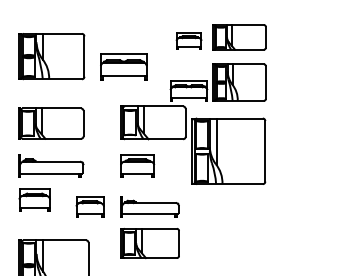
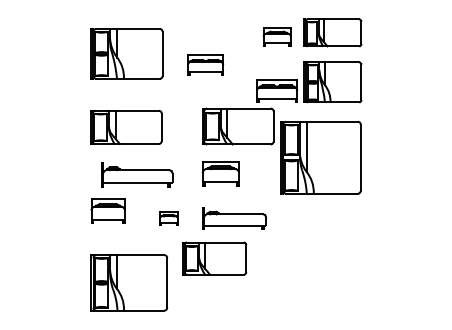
part: (123, 66) -> (205, 64), size x0.7
part: (51, 165) -> (137, 174), moved
part: (89, 206) -> (168, 218), size x0.6
part: (150, 243) -> (214, 258), moved

